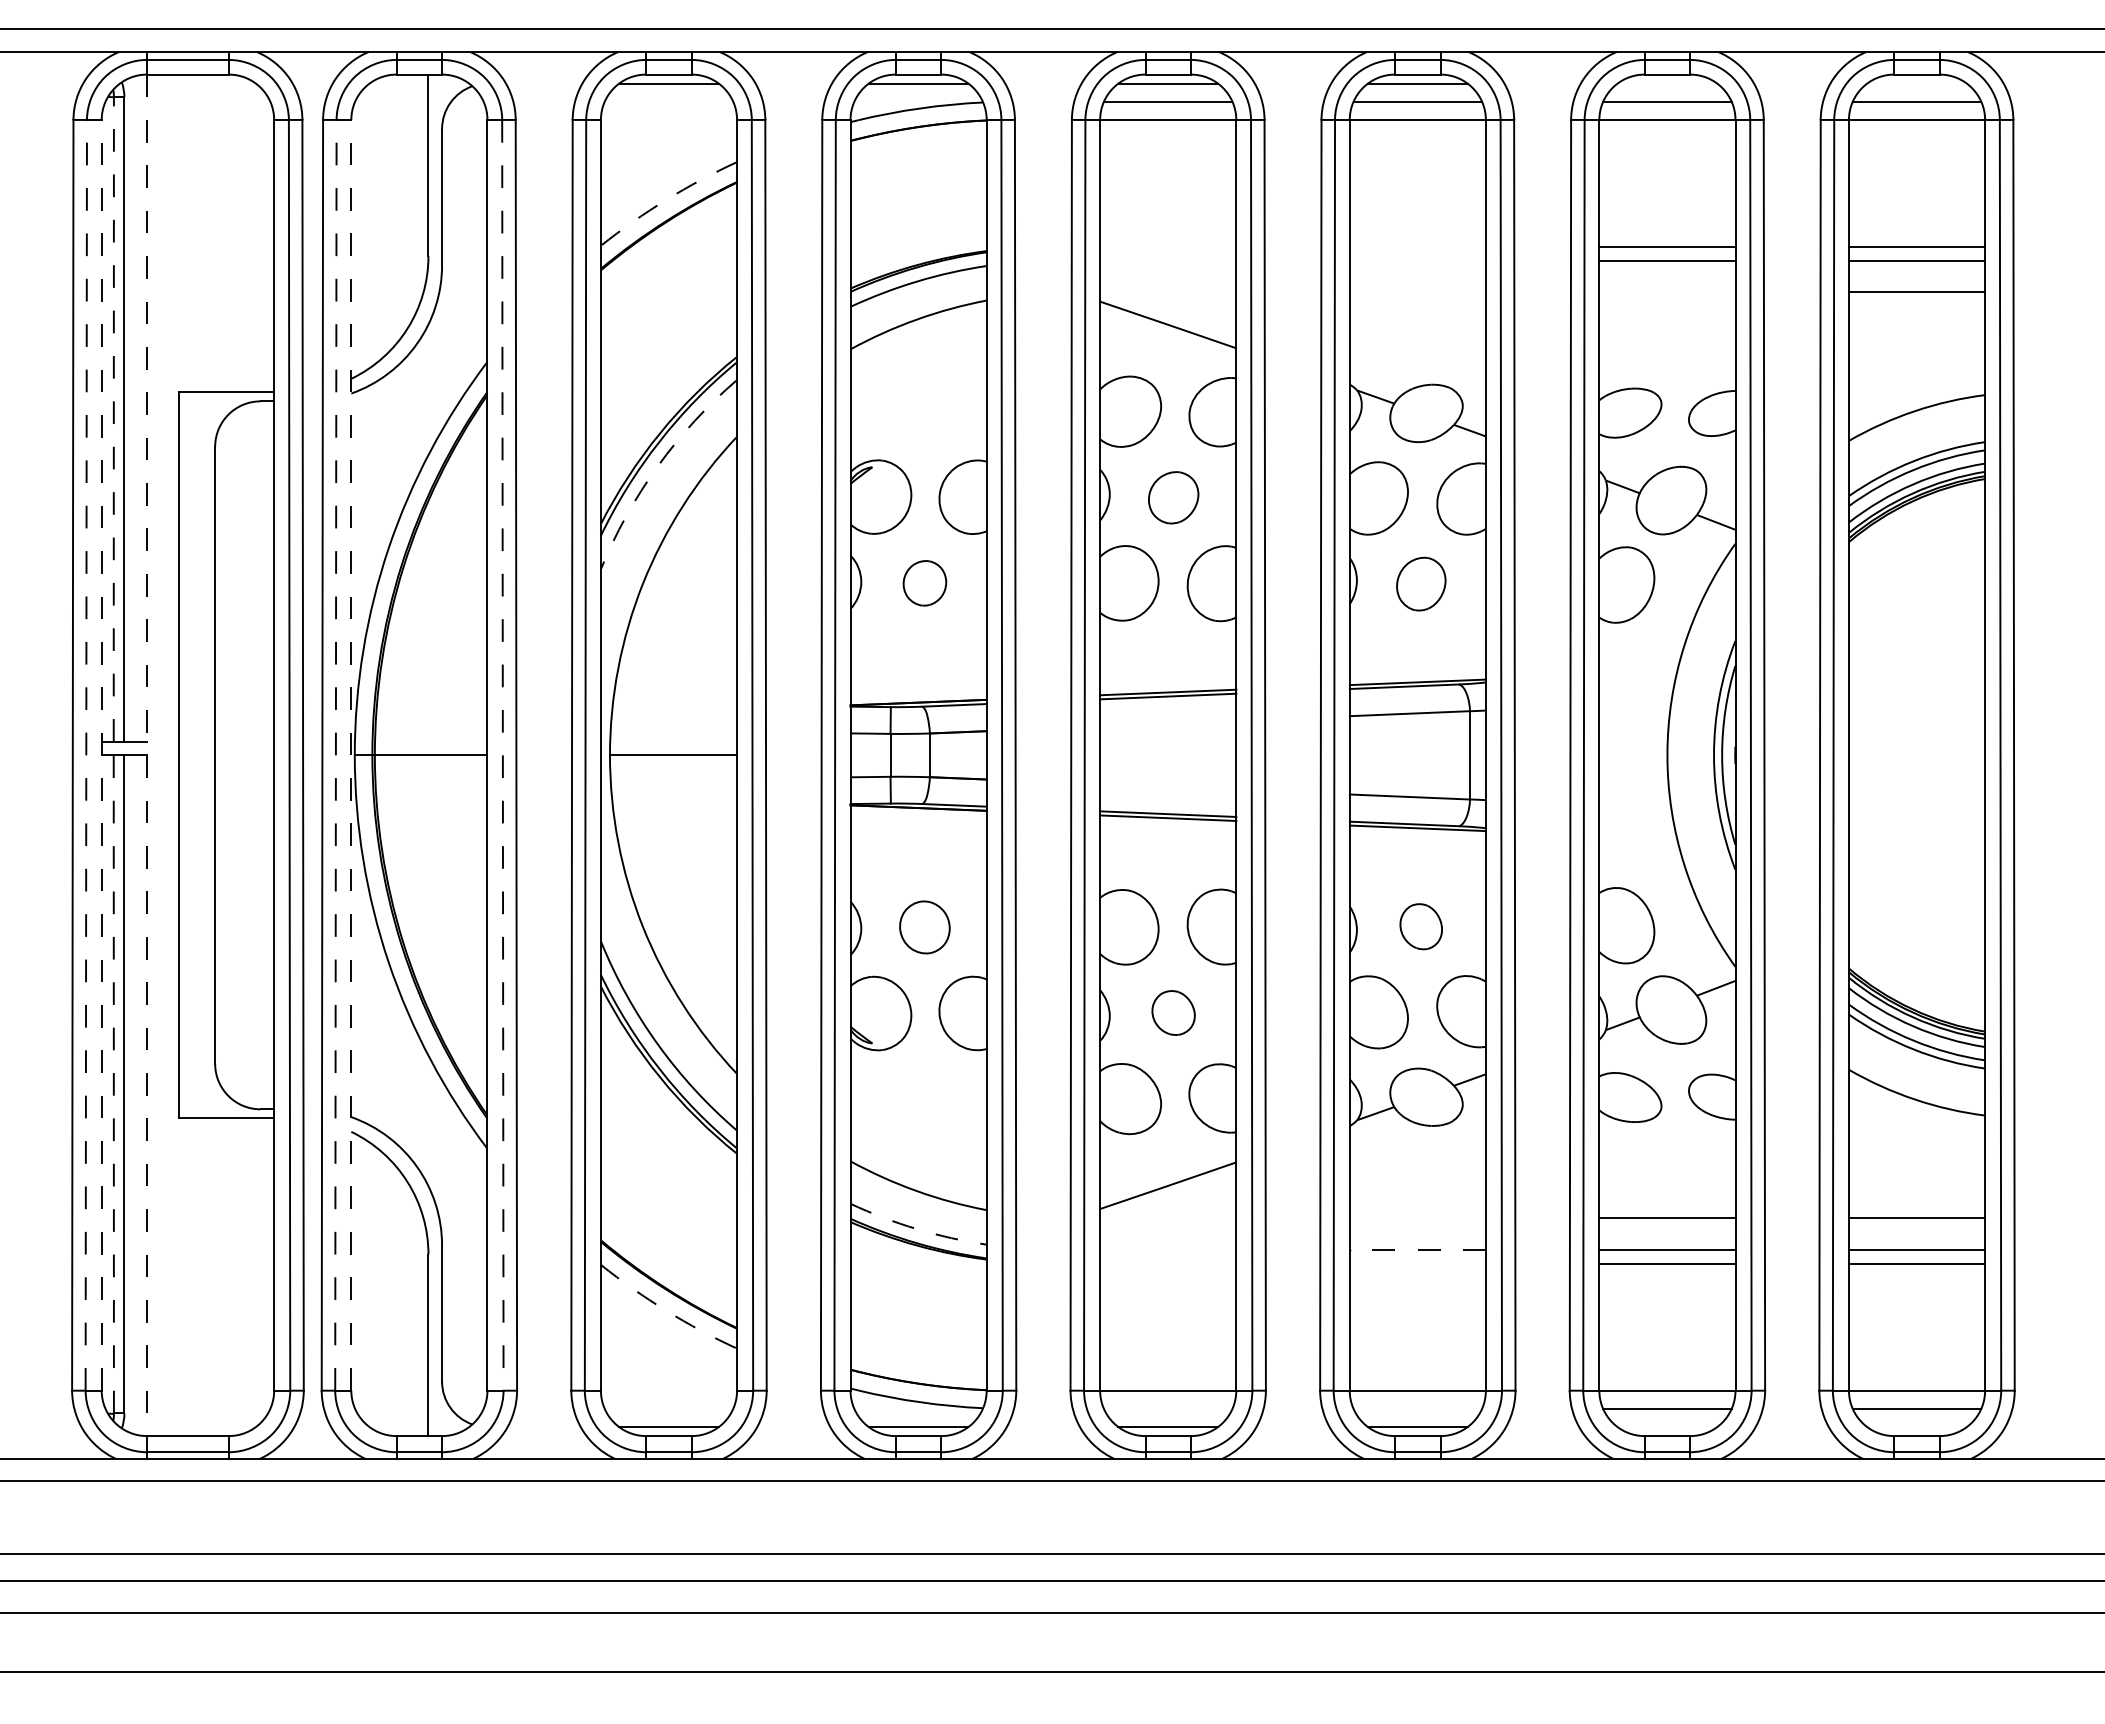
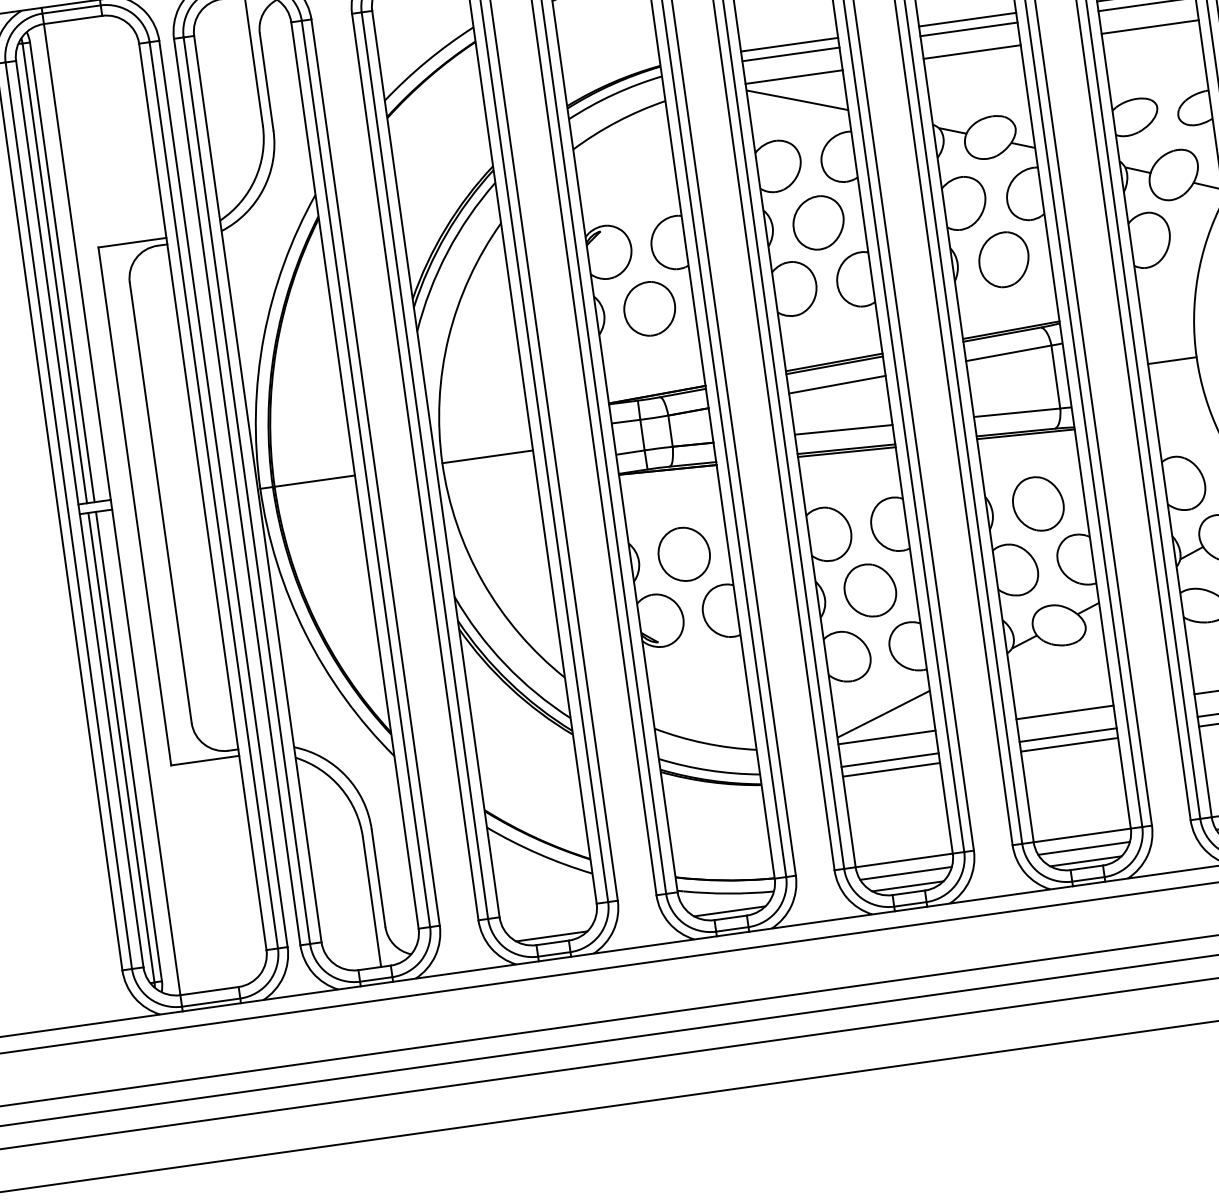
arc: (666, 199) -> (426, 61), dashed -> solid
line: (1168, 247) -> (789, 45), added
line: (1417, 247) -> (967, 20), added
line: (1168, 260) -> (791, 54), added
line: (1417, 260) -> (968, 29), added
line: (1168, 292) -> (794, 77), added
line: (1417, 292) -> (971, 52), added
line: (1667, 292) -> (1150, 27), added
line: (113, 419) -> (54, 273), dashed -> solid
arc: (657, 466) -> (447, 252), dashed -> solid
part: (1173, 497) -> (818, 222), size x1.43
part: (924, 583) -> (649, 309), size x1.67
part: (1420, 583) -> (1003, 259), size x1.43
line: (1168, 723) -> (837, 384), added
line: (86, 754) -> (68, 515), dashed -> solid
line: (101, 754) -> (79, 513), dashed -> solid
line: (335, 754) -> (246, 490), dashed -> solid
line: (351, 754) -> (257, 488), dashed -> solid
line: (147, 755) -> (112, 509), dashed -> solid
line: (502, 755) -> (365, 474), dashed -> solid
line: (1633, 755) -> (1172, 360), added
line: (1168, 786) -> (843, 429), added
part: (1420, 926) -> (1037, 504), size x1.67
part: (924, 927) -> (683, 554), size x1.43
part: (1173, 1012) -> (870, 590), size x1.67
line: (113, 1083) -> (121, 747), dashed -> solid
line: (1168, 1218) -> (887, 737), added
line: (1417, 1218) -> (1064, 712), added
arc: (917, 1229) -> (709, 770), dashed -> solid
line: (1168, 1250) -> (890, 760), added
line: (1417, 1250) -> (1068, 735), dashed -> solid
line: (1168, 1263) -> (891, 769), added
line: (1417, 1263) -> (1069, 744), added
arc: (666, 1310) -> (538, 853), dashed -> solid
line: (1168, 1408) -> (906, 873), added
line: (1417, 1408) -> (1083, 848), added

